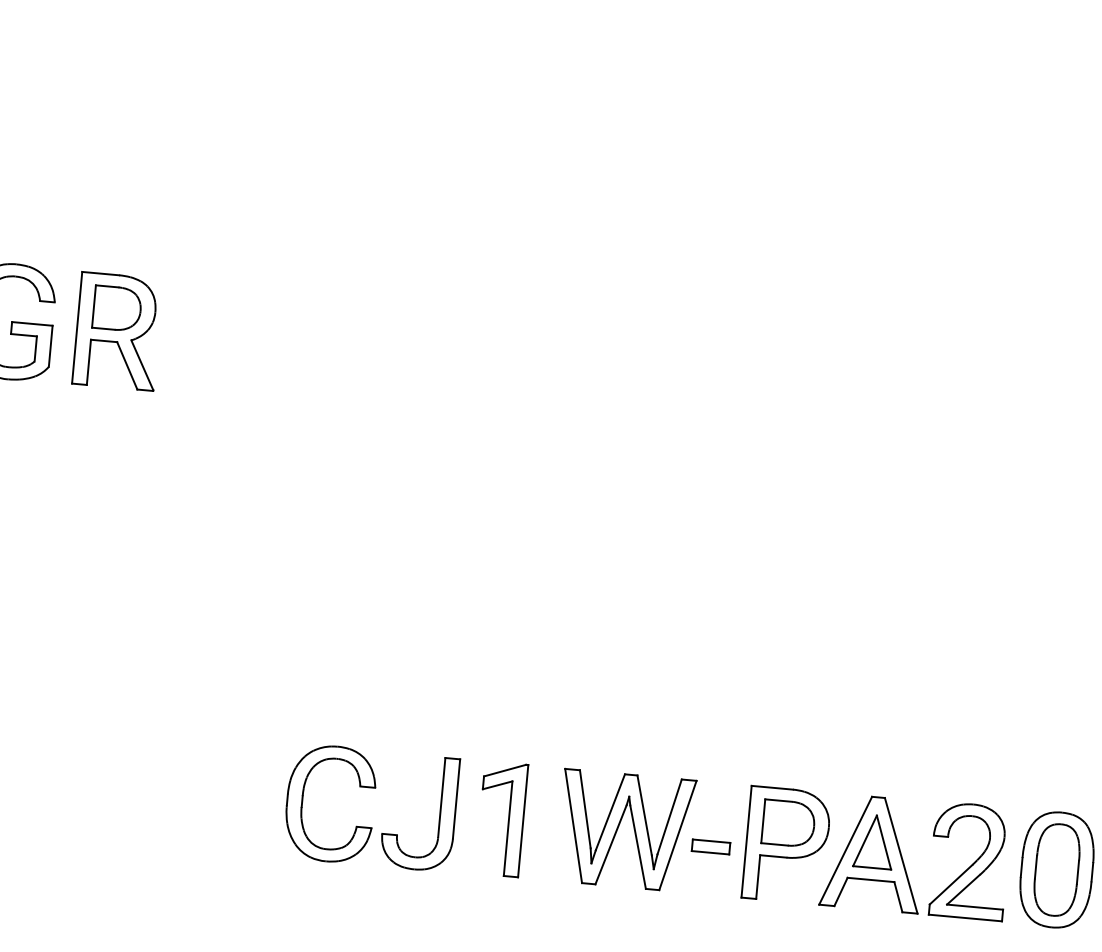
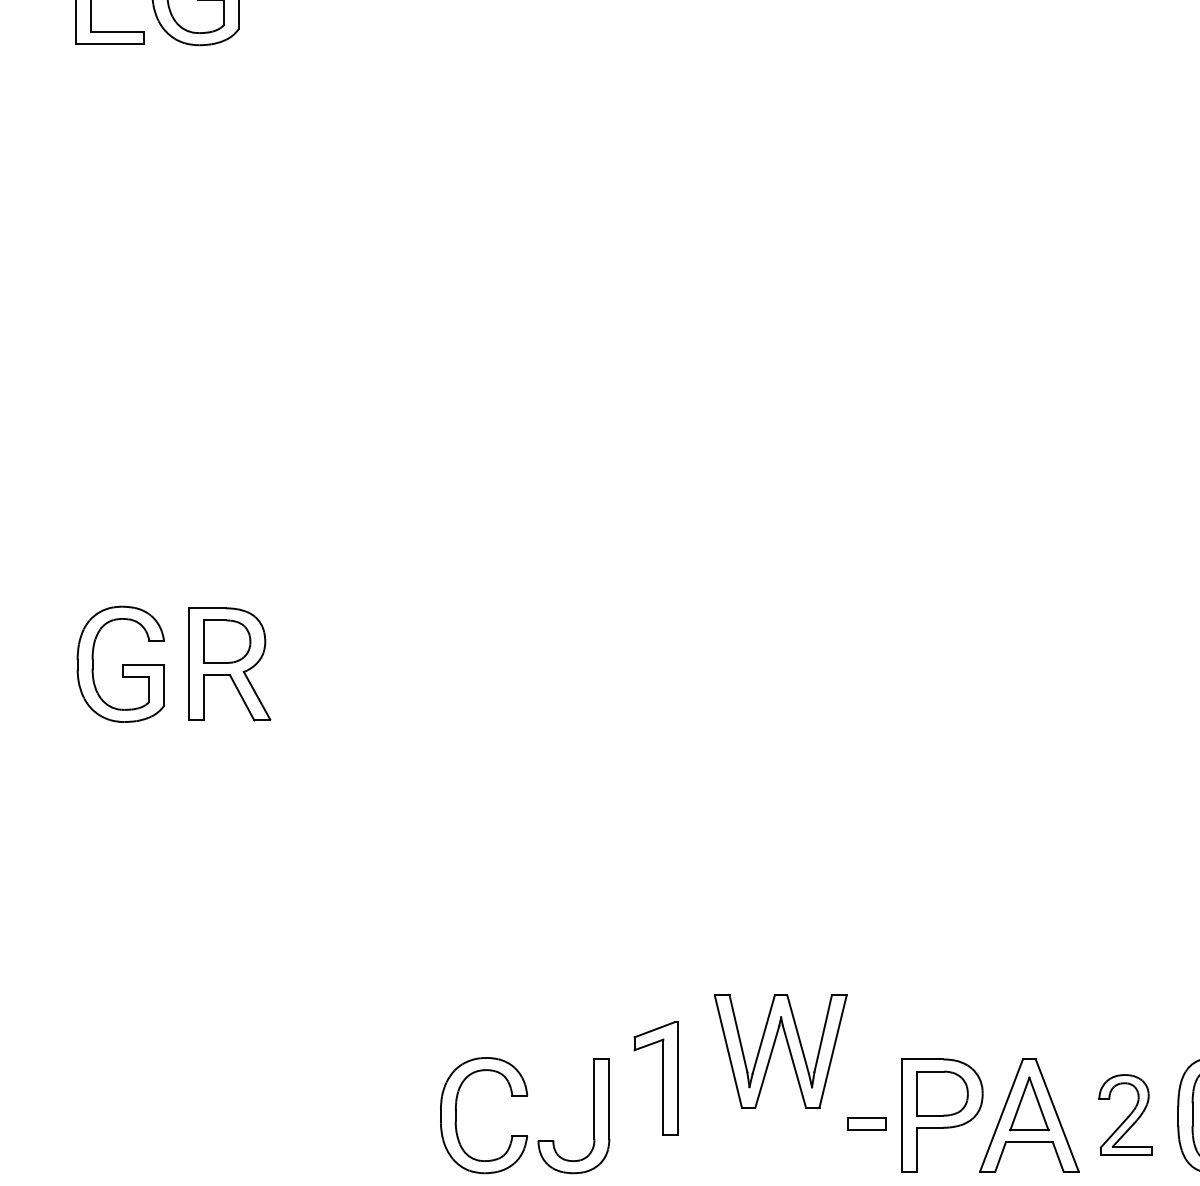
part: (508, 819) -> (662, 1078), moved
part: (618, 829) -> (773, 1050), moved
part: (969, 860) -> (1125, 1114), size x0.7

